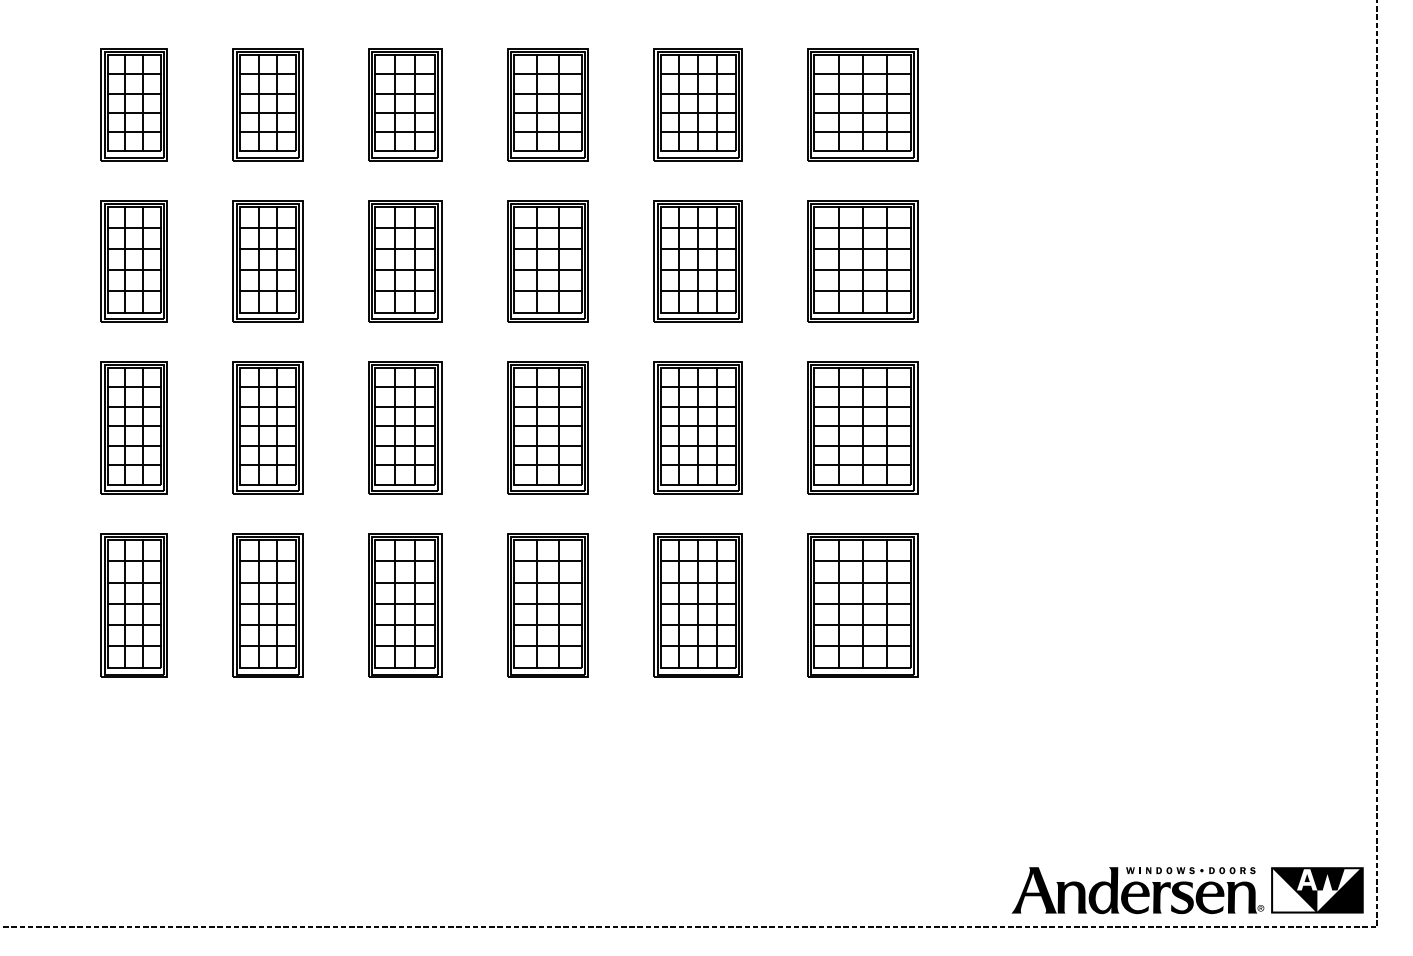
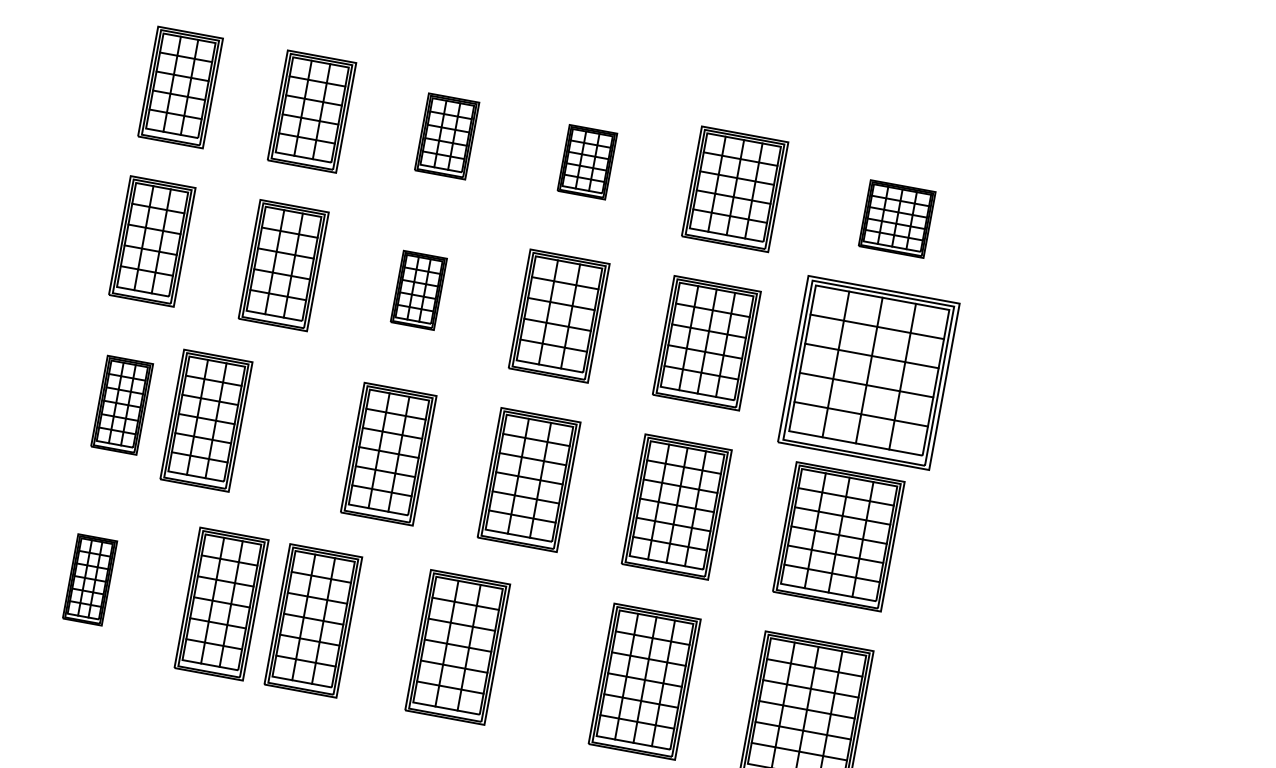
part: (405, 104) -> (447, 136), size x0.7
part: (547, 104) -> (587, 161), size x0.6
part: (862, 104) -> (896, 218), size x0.6
part: (405, 261) -> (419, 290), size x0.6
part: (862, 261) -> (868, 373), size x1.4
part: (133, 427) -> (121, 404), size x0.7
part: (267, 427) -> (206, 420), moved
part: (133, 605) -> (89, 579), size x0.6
part: (405, 605) -> (313, 620), moved
part: (547, 605) -> (457, 647), moved

